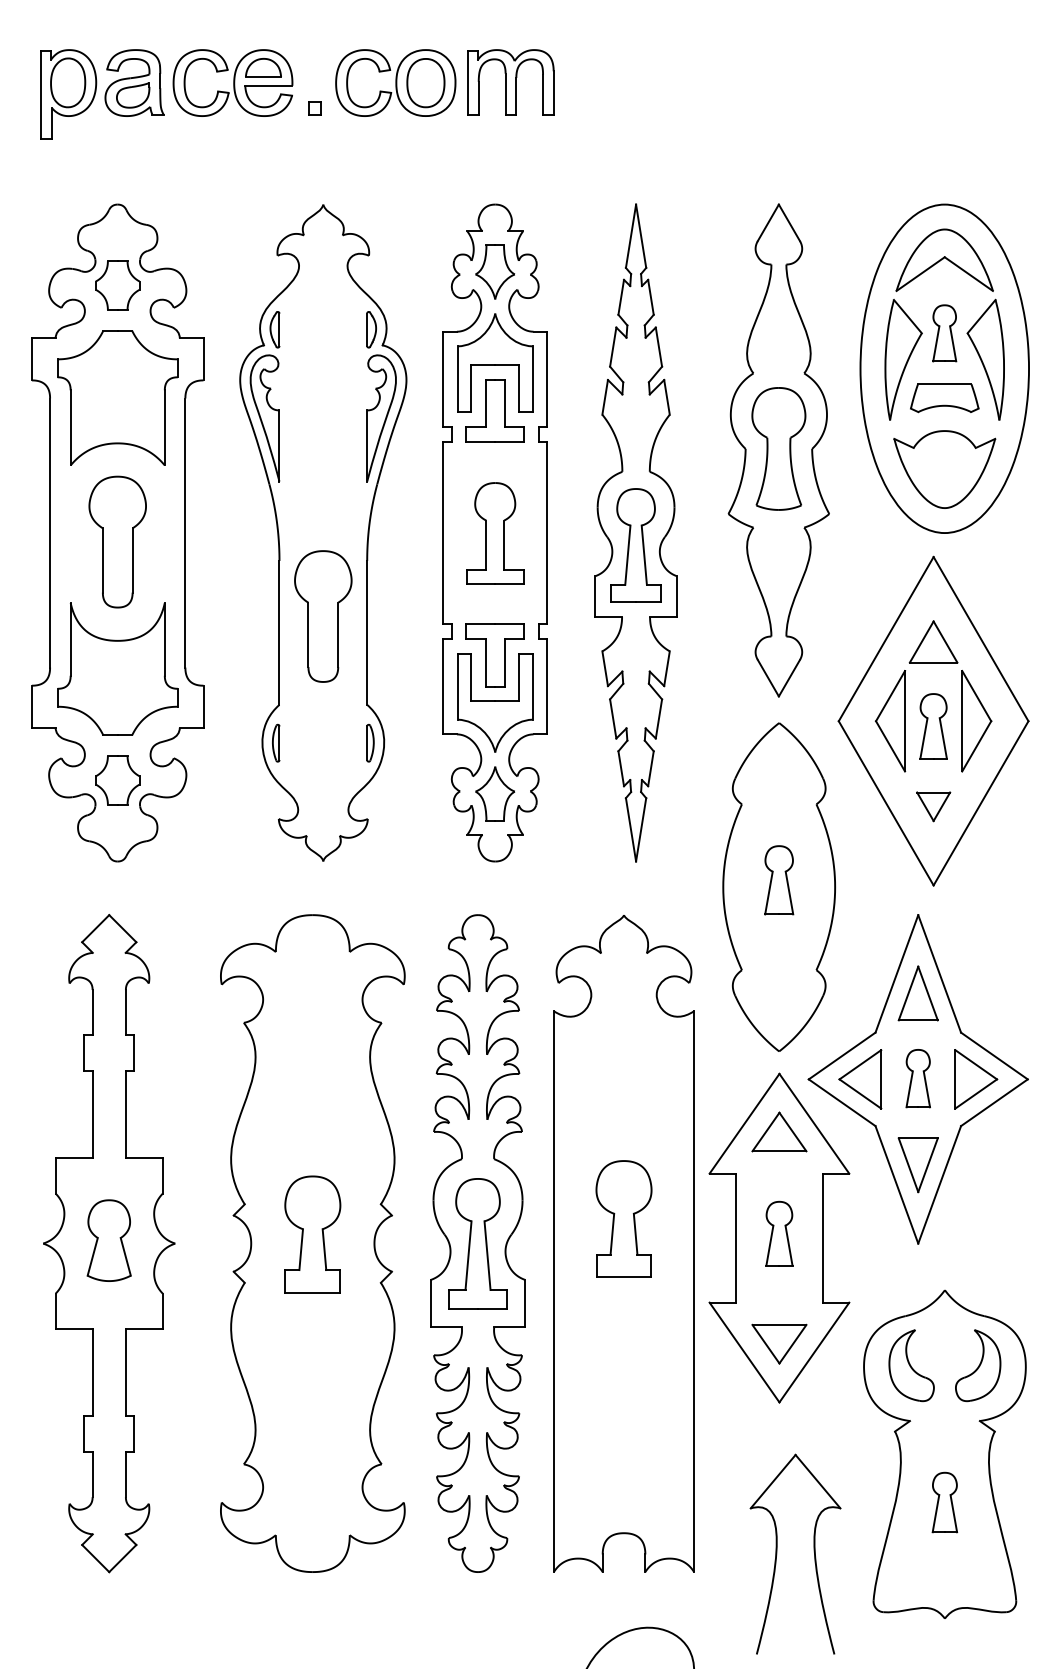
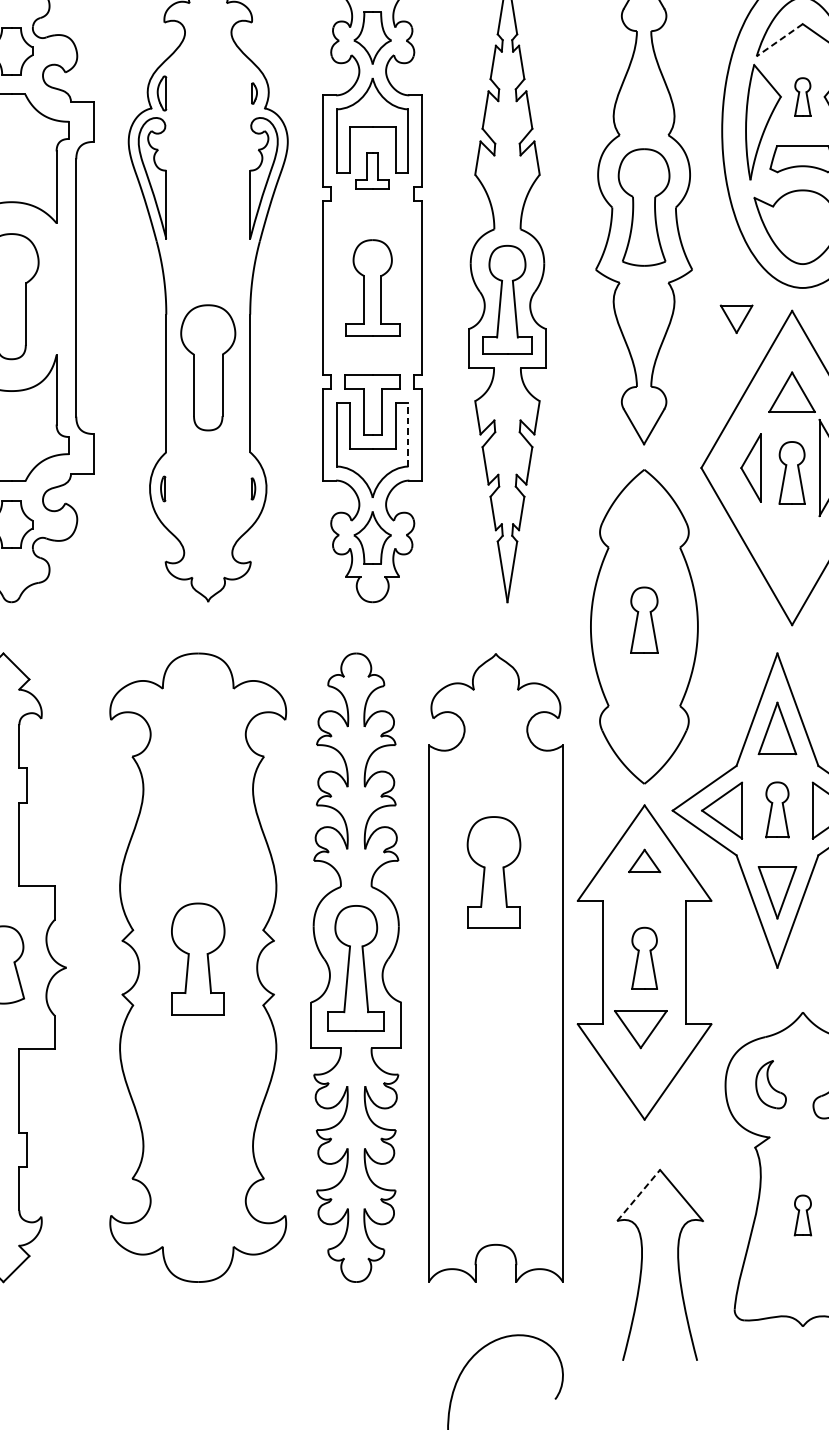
line: (920, 274) -> (779, 40), solid -> dashed
part: (371, 329) -> (254, 93), size x0.6
part: (944, 333) -> (802, 97), size x0.7
part: (494, 410) -> (372, 170), size x0.6
line: (532, 686) -> (408, 434), solid -> dashed
part: (890, 721) -> (750, 468), size x0.7
part: (276, 742) -> (163, 488), size x0.7
part: (370, 742) -> (253, 488), size x0.6
part: (933, 806) -> (736, 319), moved
part: (779, 1131) -> (644, 860), size x0.6
part: (623, 1218) -> (493, 871), moved
part: (779, 1343) -> (640, 1028), moved
part: (911, 1365) -> (770, 1084), size x0.7
line: (773, 1481) -> (638, 1195), solid -> dashed
part: (944, 1502) -> (802, 1215), size x0.7

